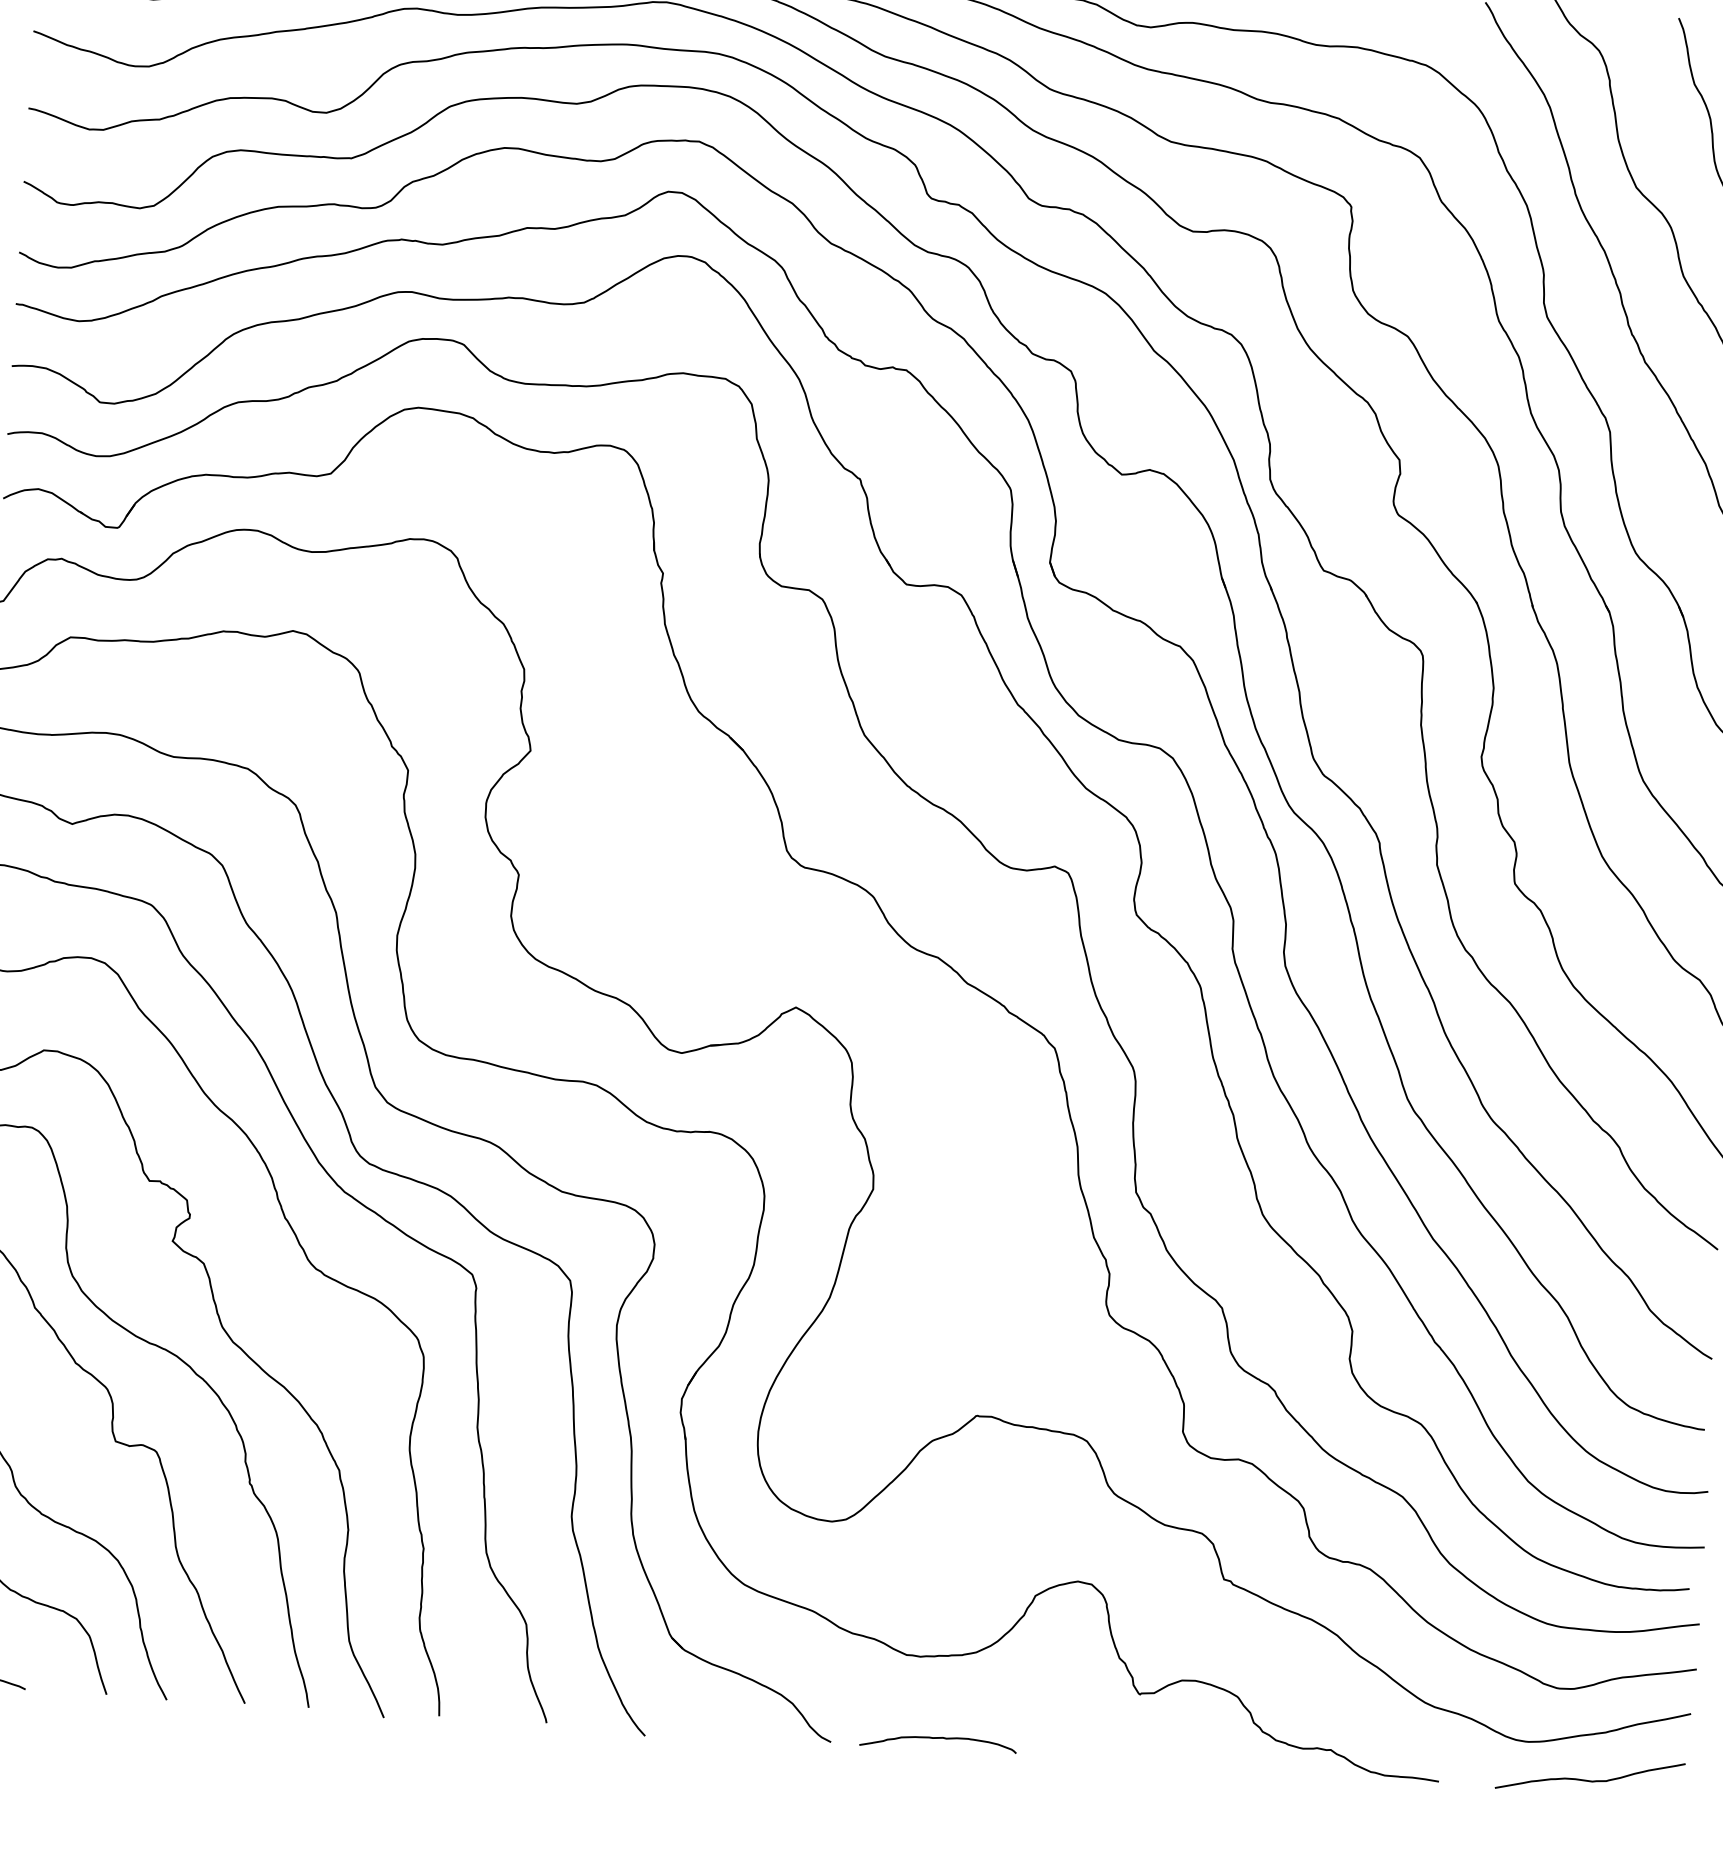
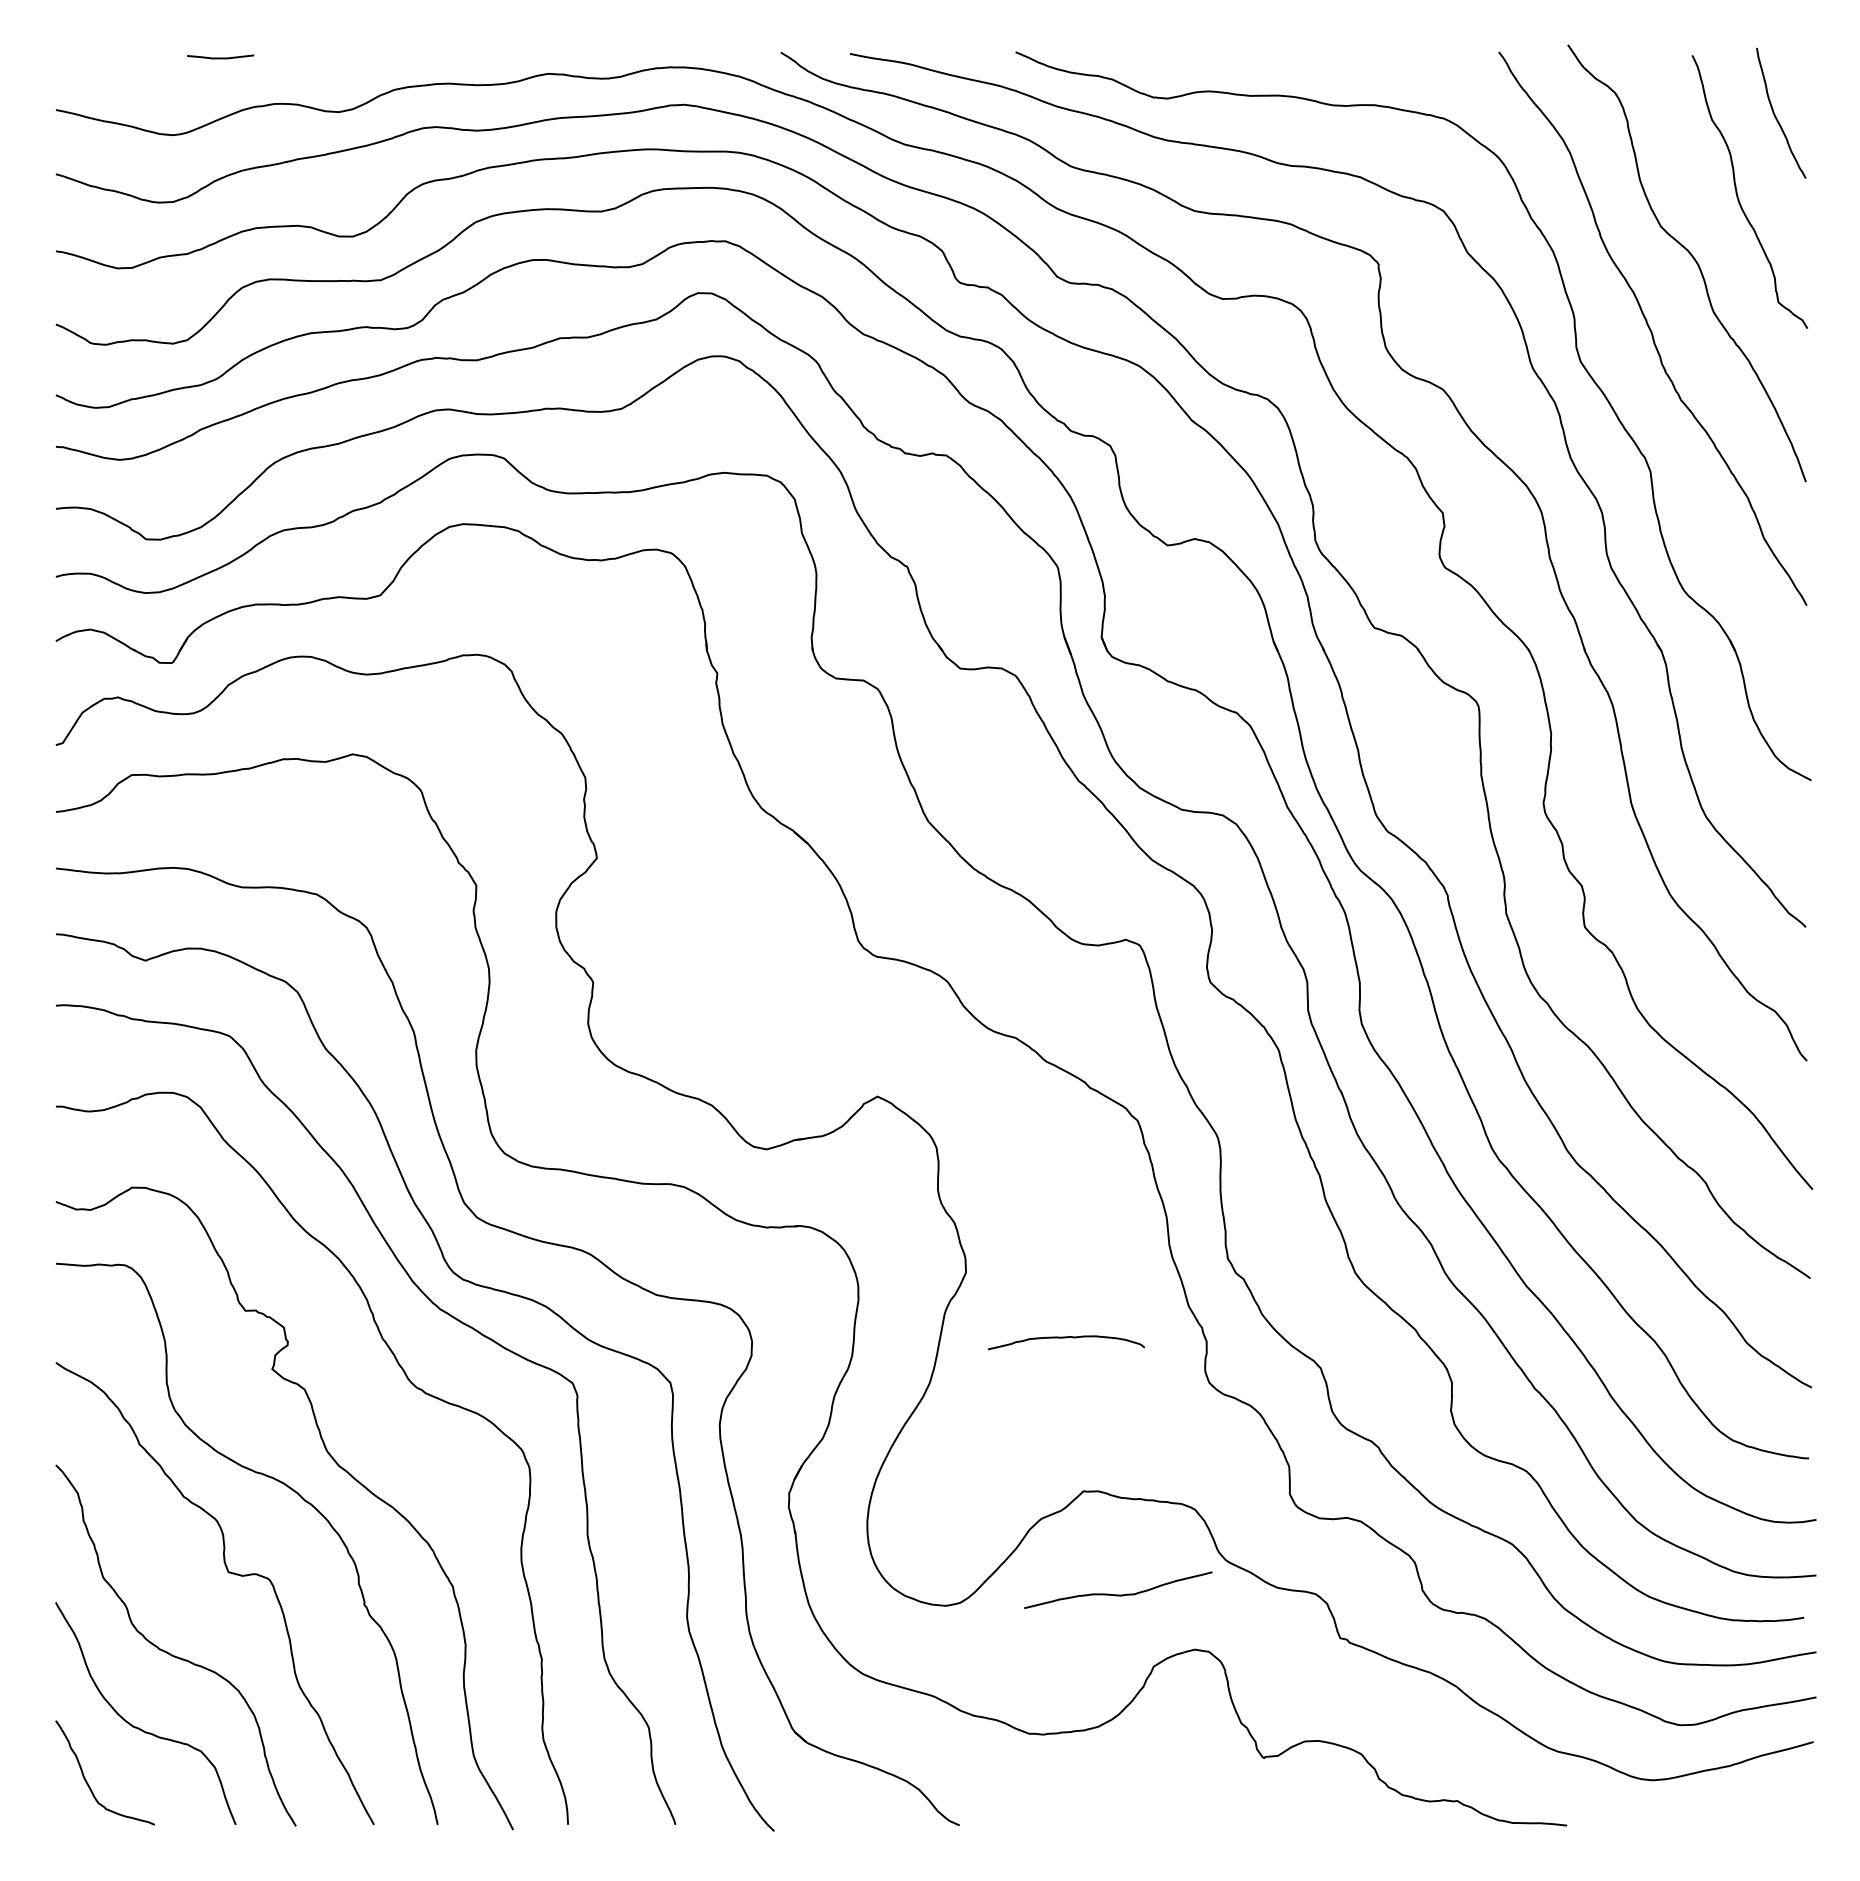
curve: (938, 1739) -> (1066, 1338), moved
curve: (1590, 1780) -> (1118, 1594), moved

